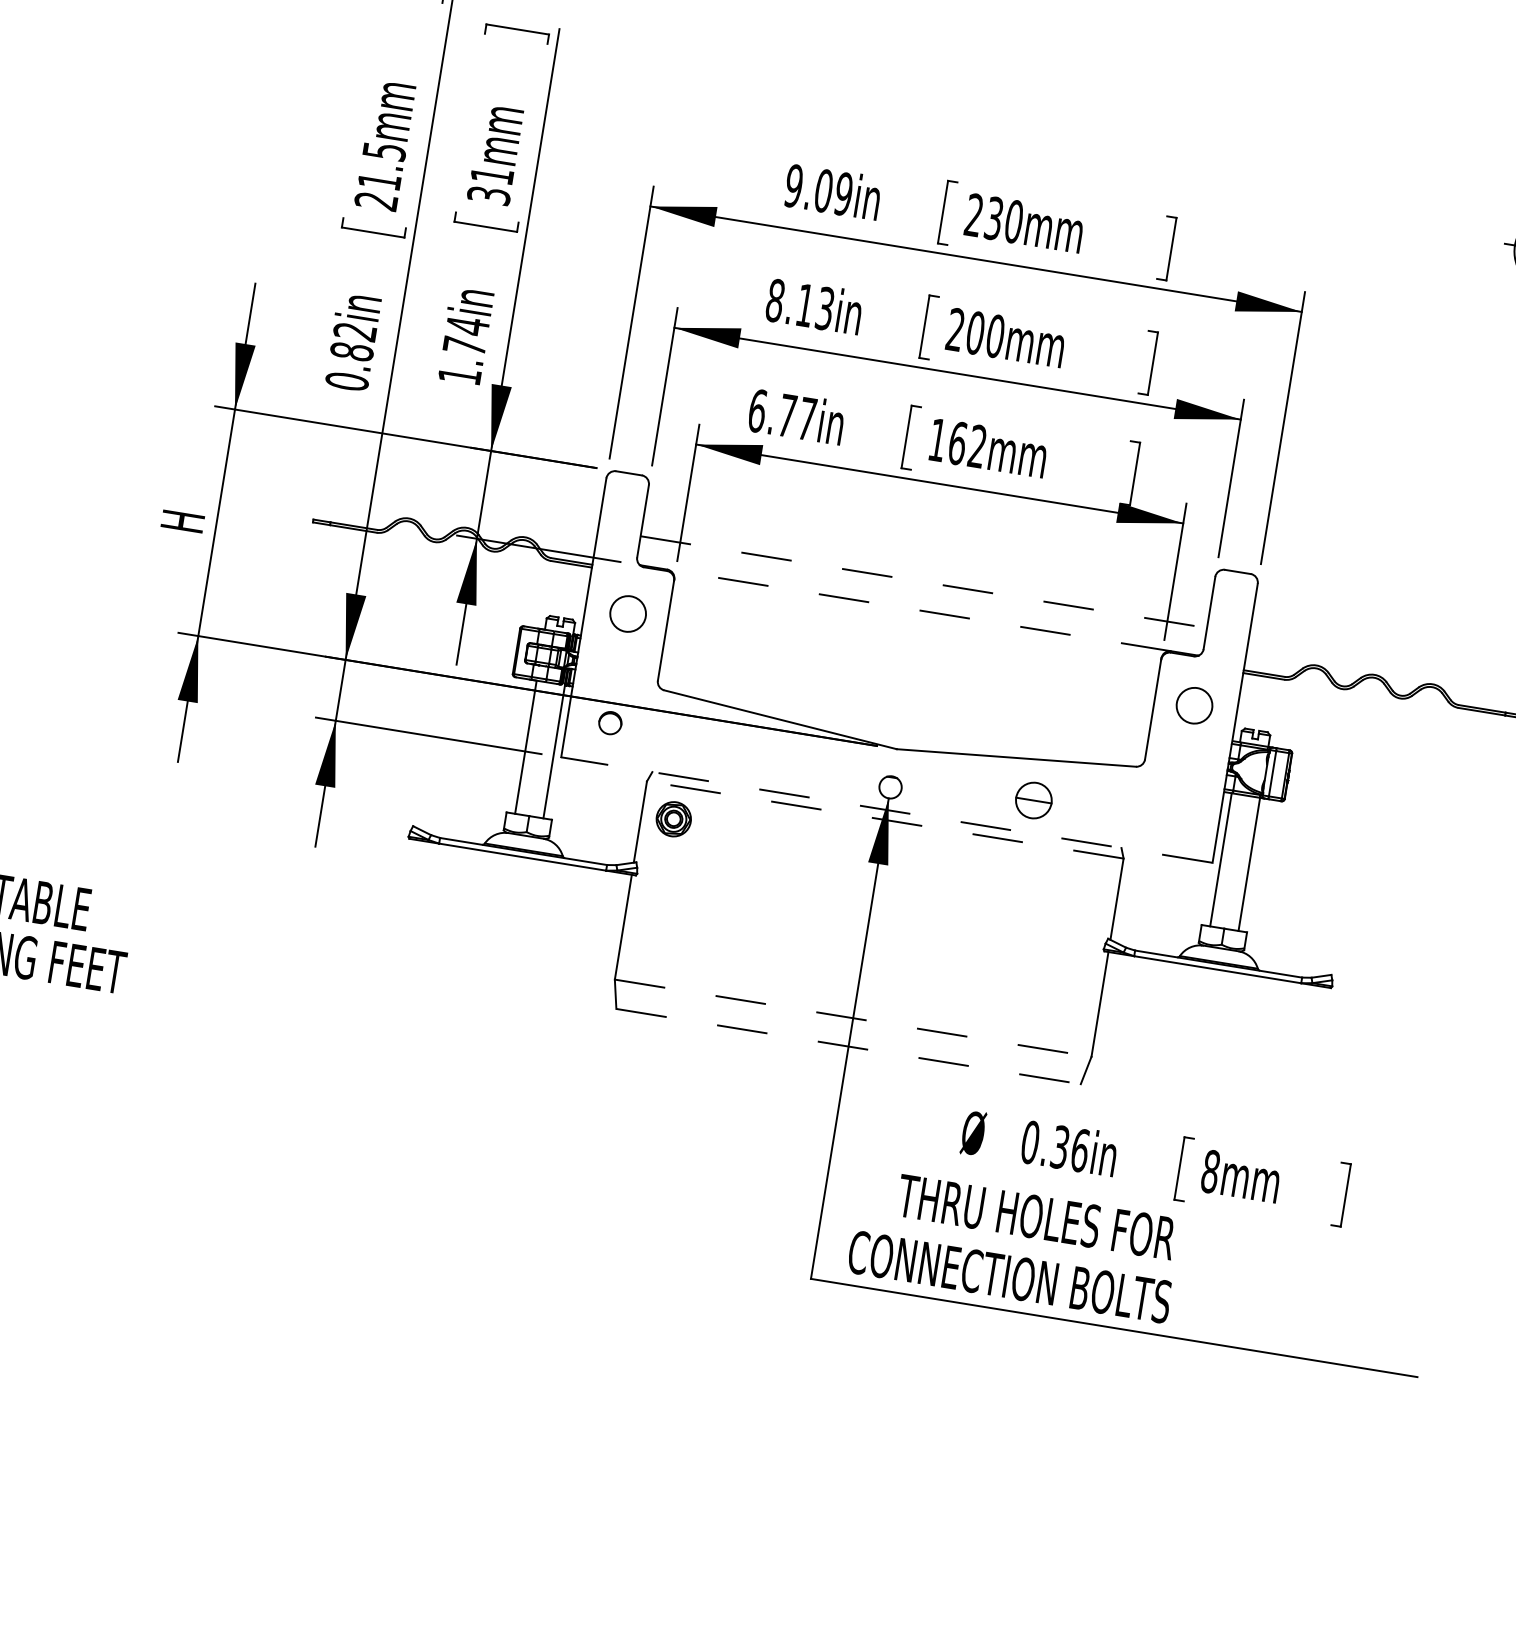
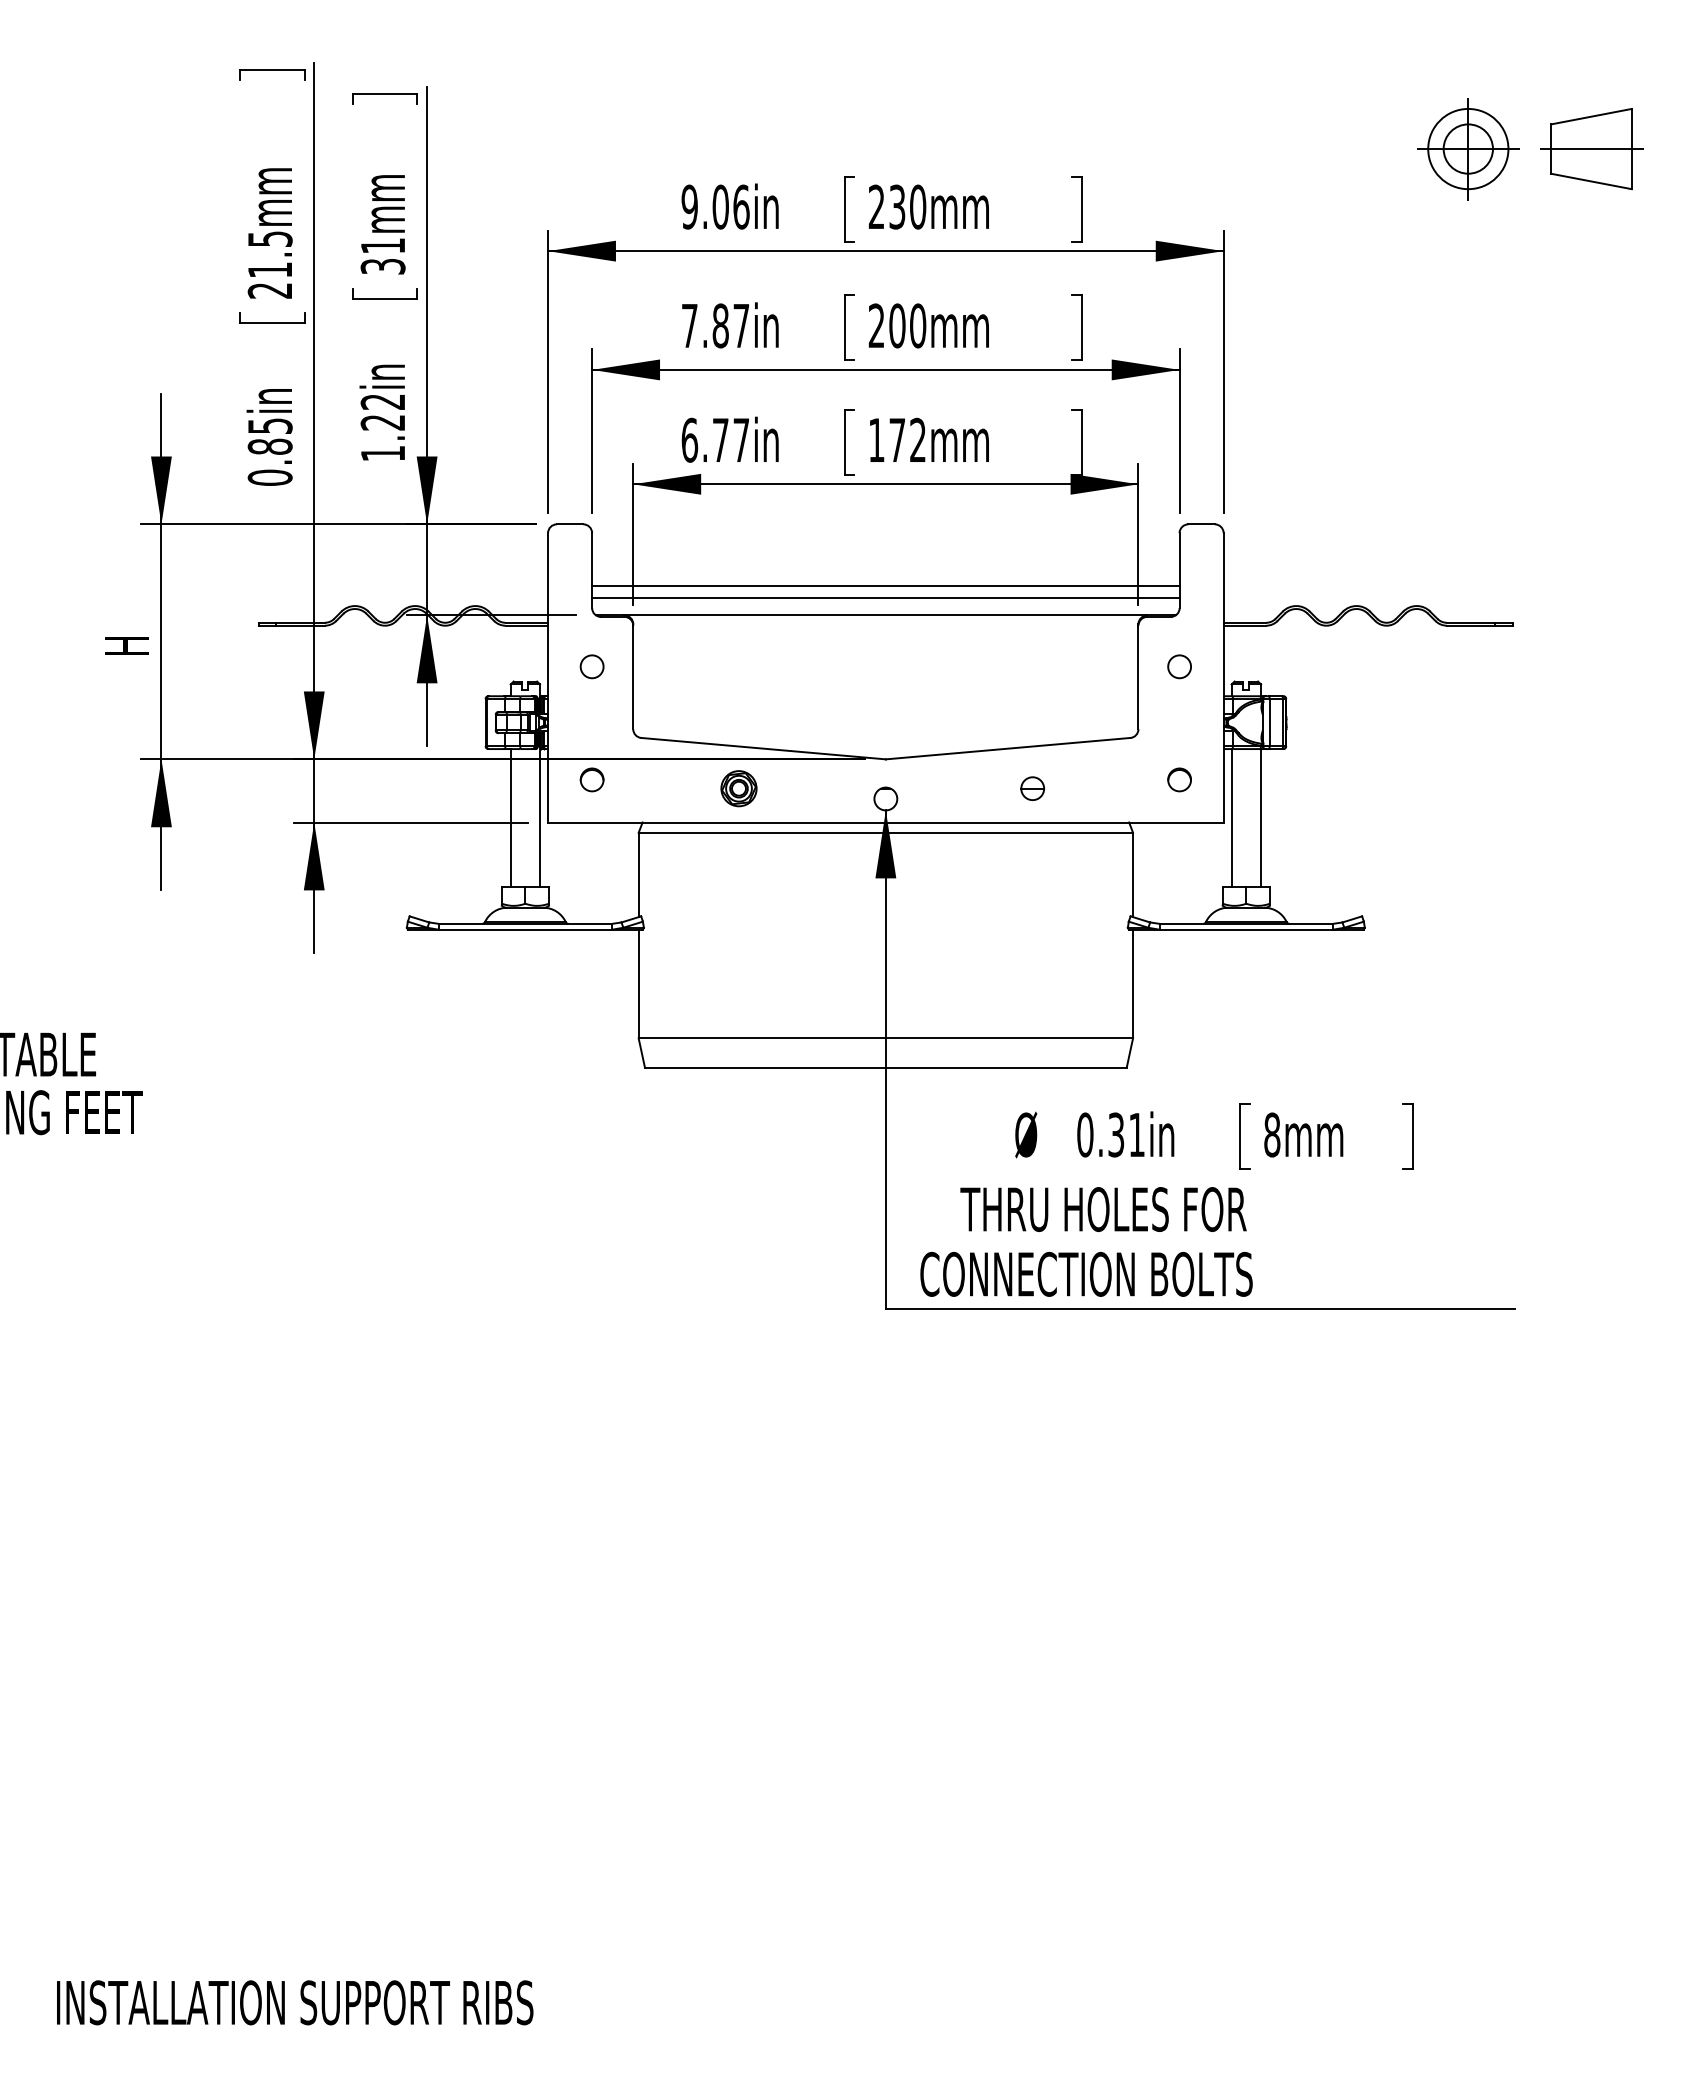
text: (843, 193) -> (741, 206), 9.09in -> 9.06in
text: (800, 304) -> (715, 325), 8.13in -> 7.87in
text: (354, 332) -> (269, 426), 0.82in -> 0.85in
text: (465, 335) -> (382, 411), 1.74in -> 1.22in
text: (957, 442) -> (897, 439), 162mm -> 172mm
line: (923, 582) -> (885, 586), dashed -> solid
line: (921, 593) -> (885, 597), added
line: (918, 610) -> (885, 615), dashed -> solid
circle: (627, 613) -> (591, 666), size x0.62
circle: (1194, 705) -> (1179, 666), size x0.62
part: (1033, 800) -> (1032, 788), size x0.62
line: (886, 809) -> (885, 822), dashed -> solid
part: (1176, 814) -> (1179, 779), added
part: (673, 819) -> (738, 788), moved
line: (884, 819) -> (885, 832), dashed -> solid
line: (853, 1018) -> (886, 1038), dashed -> solid
line: (848, 1046) -> (885, 1067), dashed -> solid
text: (1080, 1150) -> (1137, 1134), 0.36in -> 0.31in

